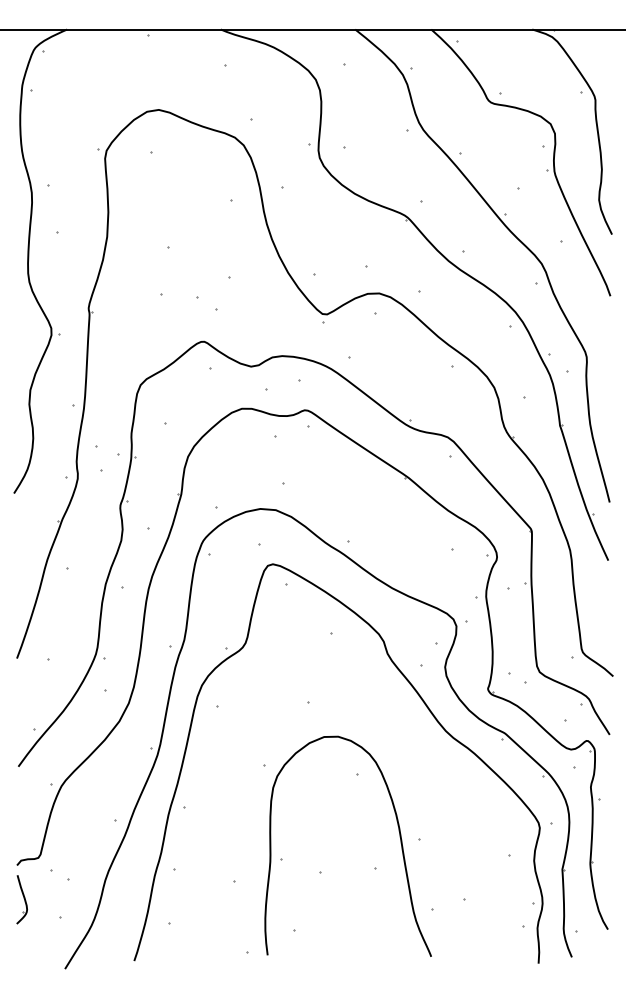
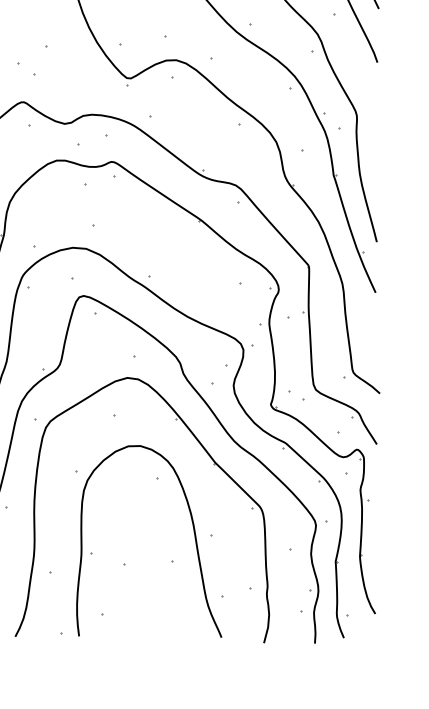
part: (422, 757) -> (213, 464), added

